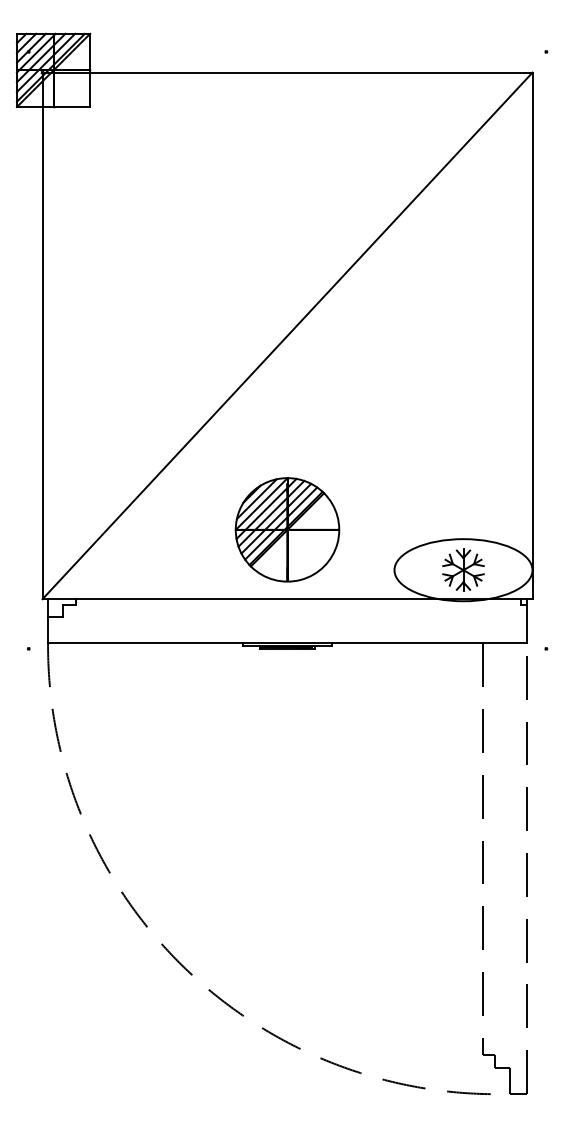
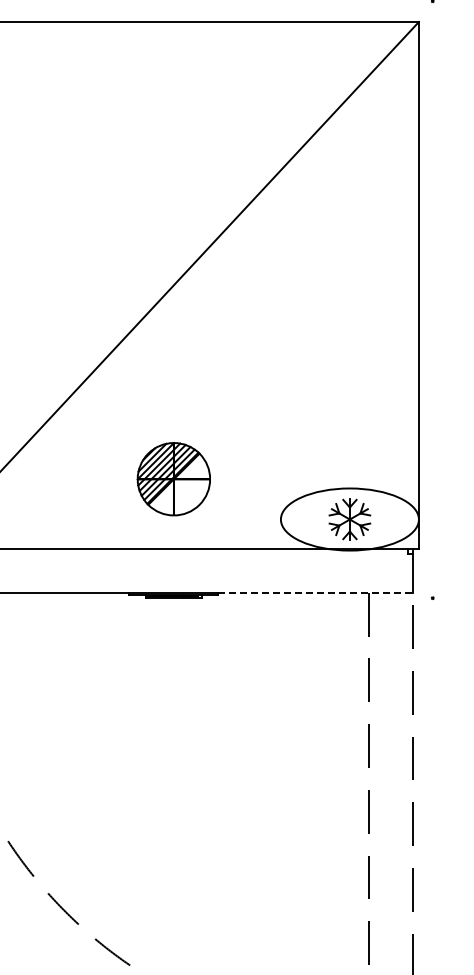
part: (287, 529) -> (173, 478), size x0.7
line: (429, 643) -> (315, 592), solid -> dashed

